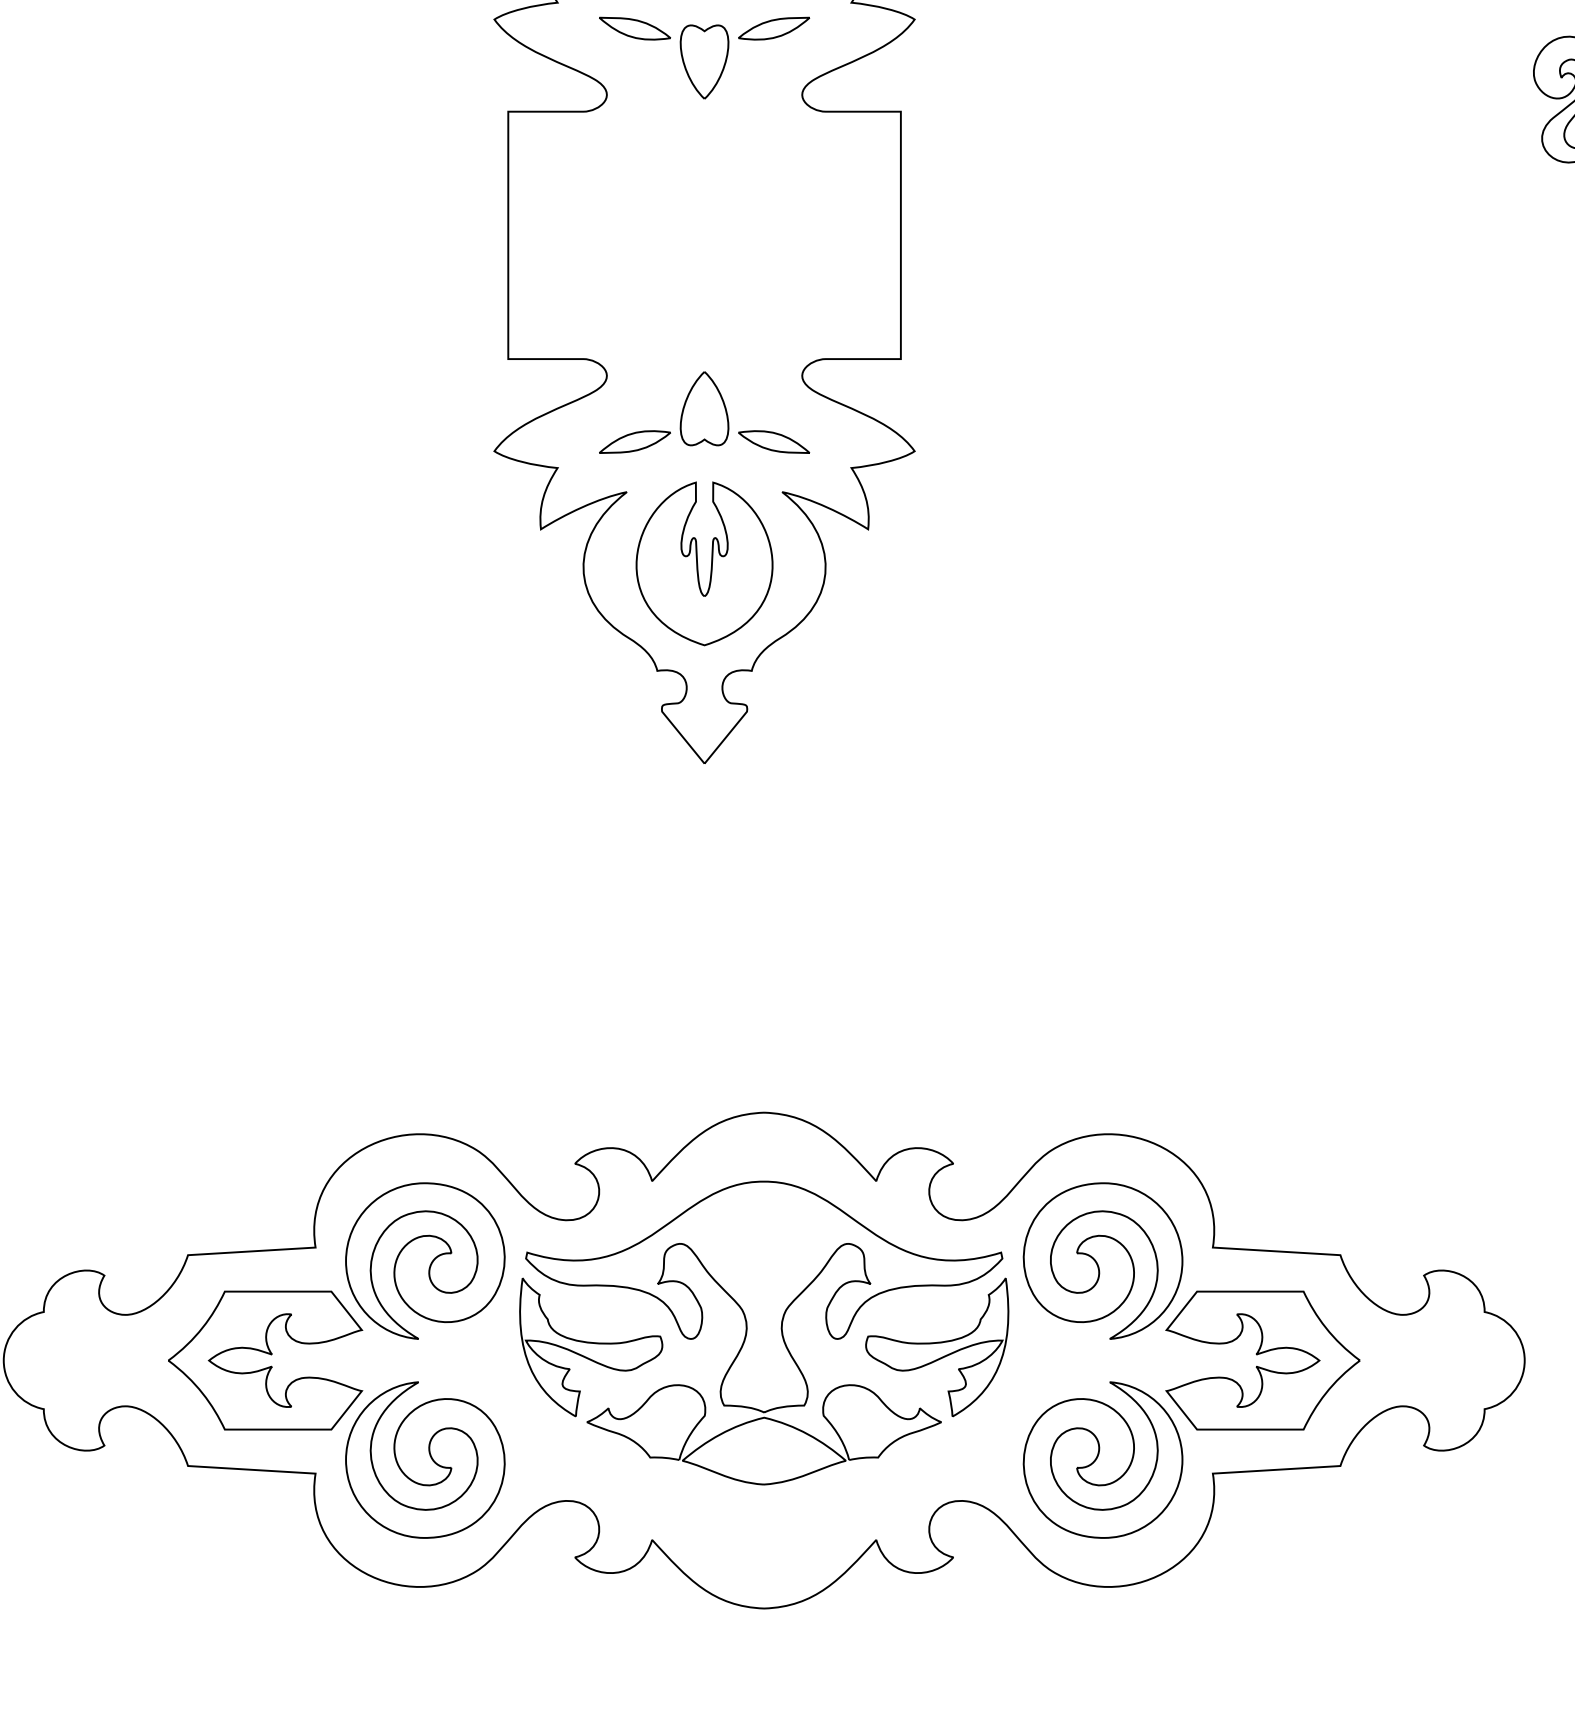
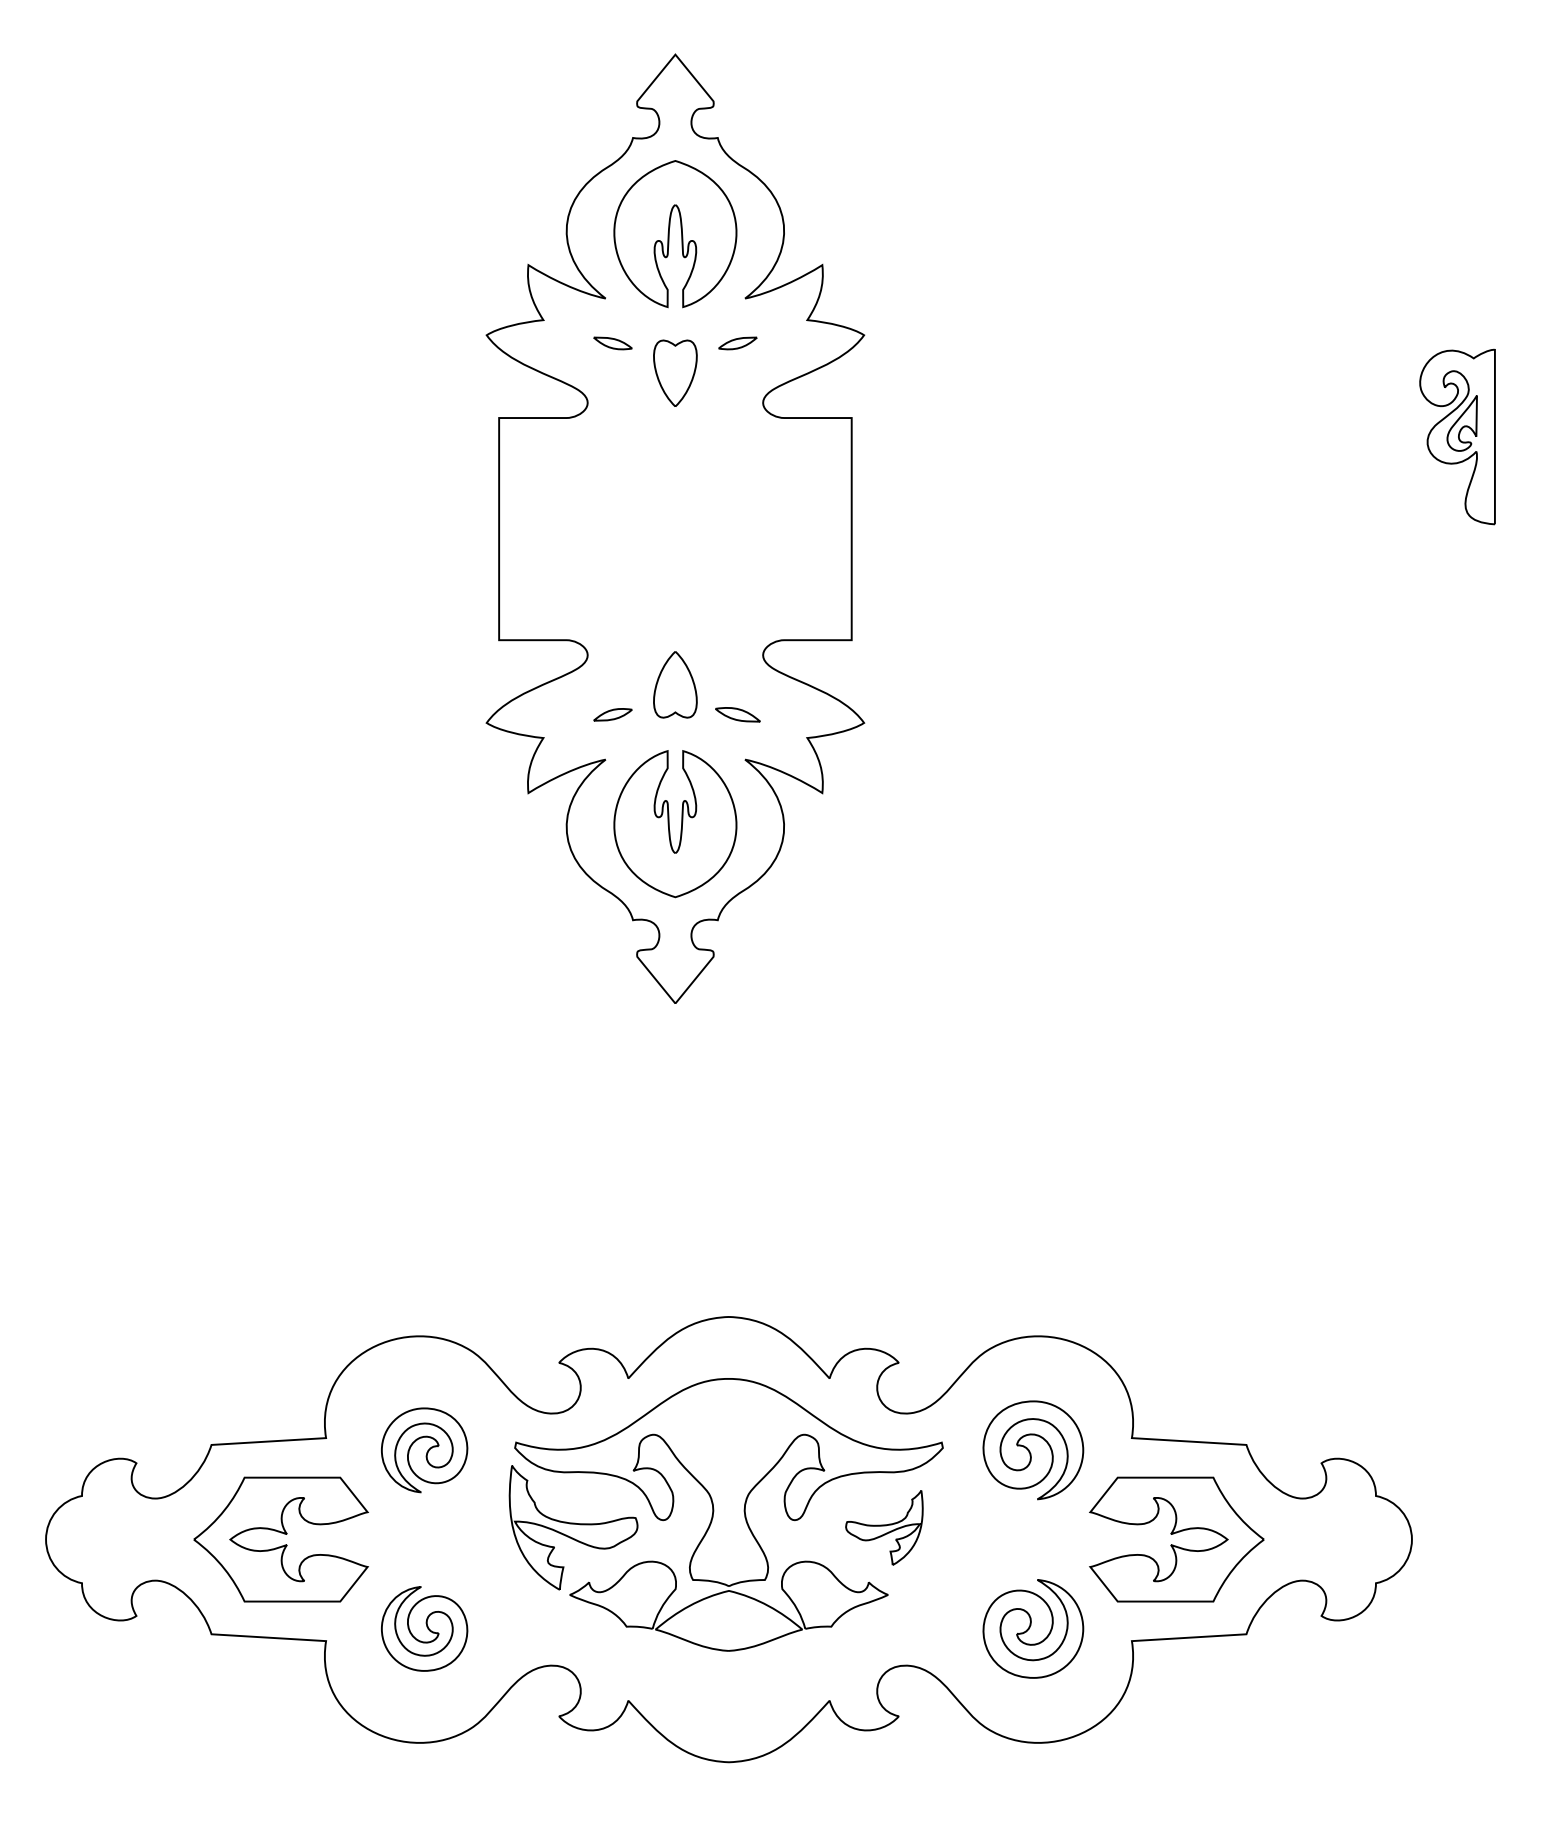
part: (634, 28) -> (612, 343), size x0.6
part: (773, 28) -> (737, 343), size x0.6
part: (634, 441) -> (612, 714), size x0.6
part: (773, 441) -> (737, 714), size x0.7
part: (425, 1261) -> (424, 1450), size x0.6
part: (1103, 1261) -> (1033, 1450), size x0.7
part: (937, 1347) -> (884, 1527), size x0.6
part: (425, 1459) -> (424, 1628), size x0.6
part: (1103, 1459) -> (1033, 1628), size x0.7

